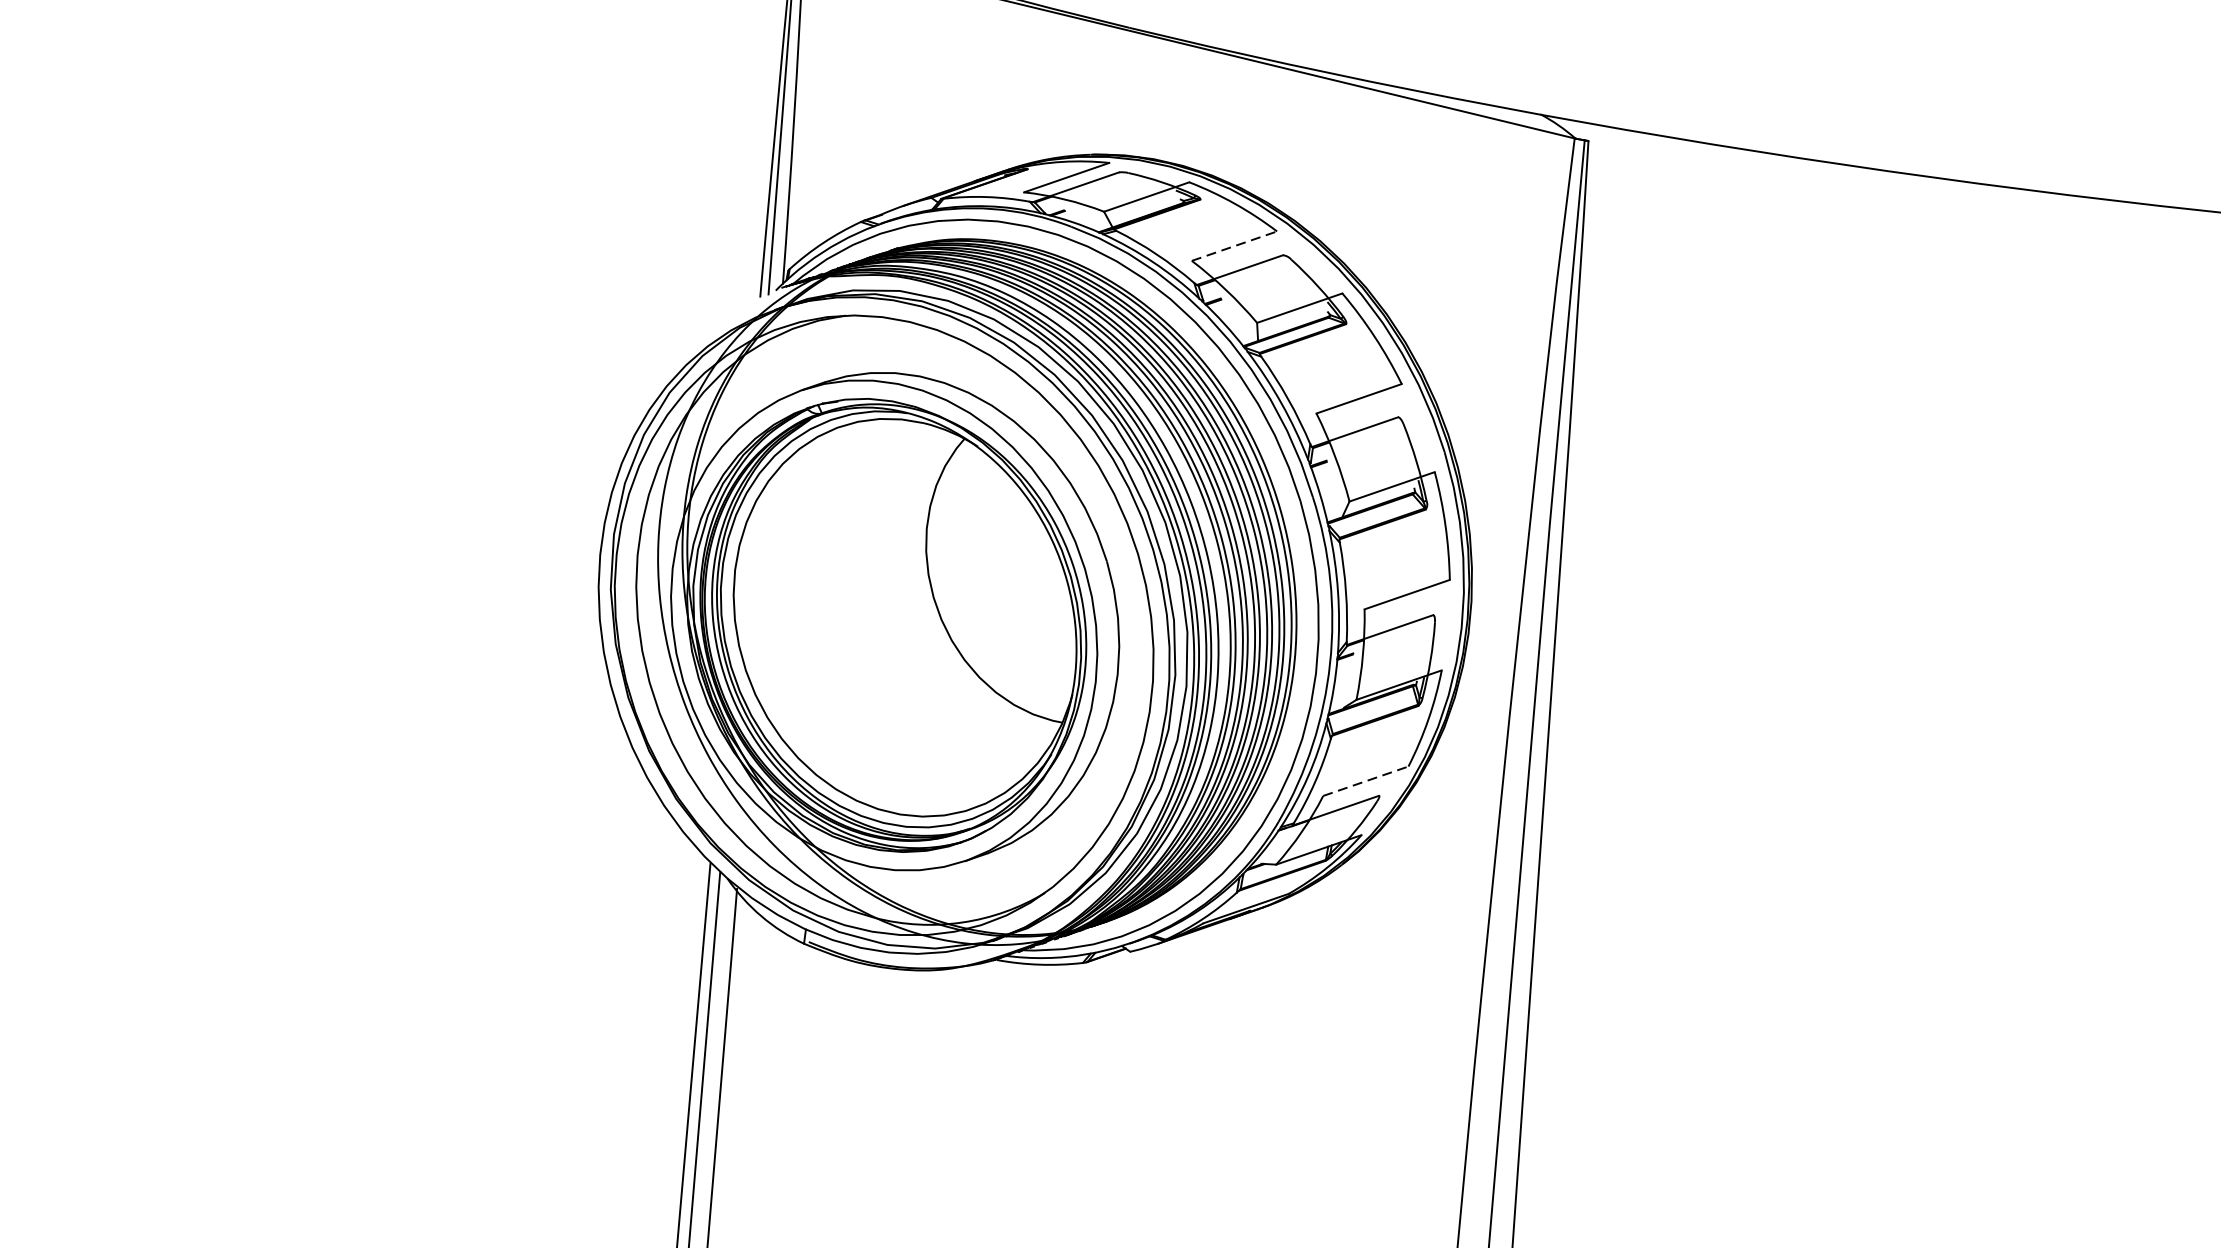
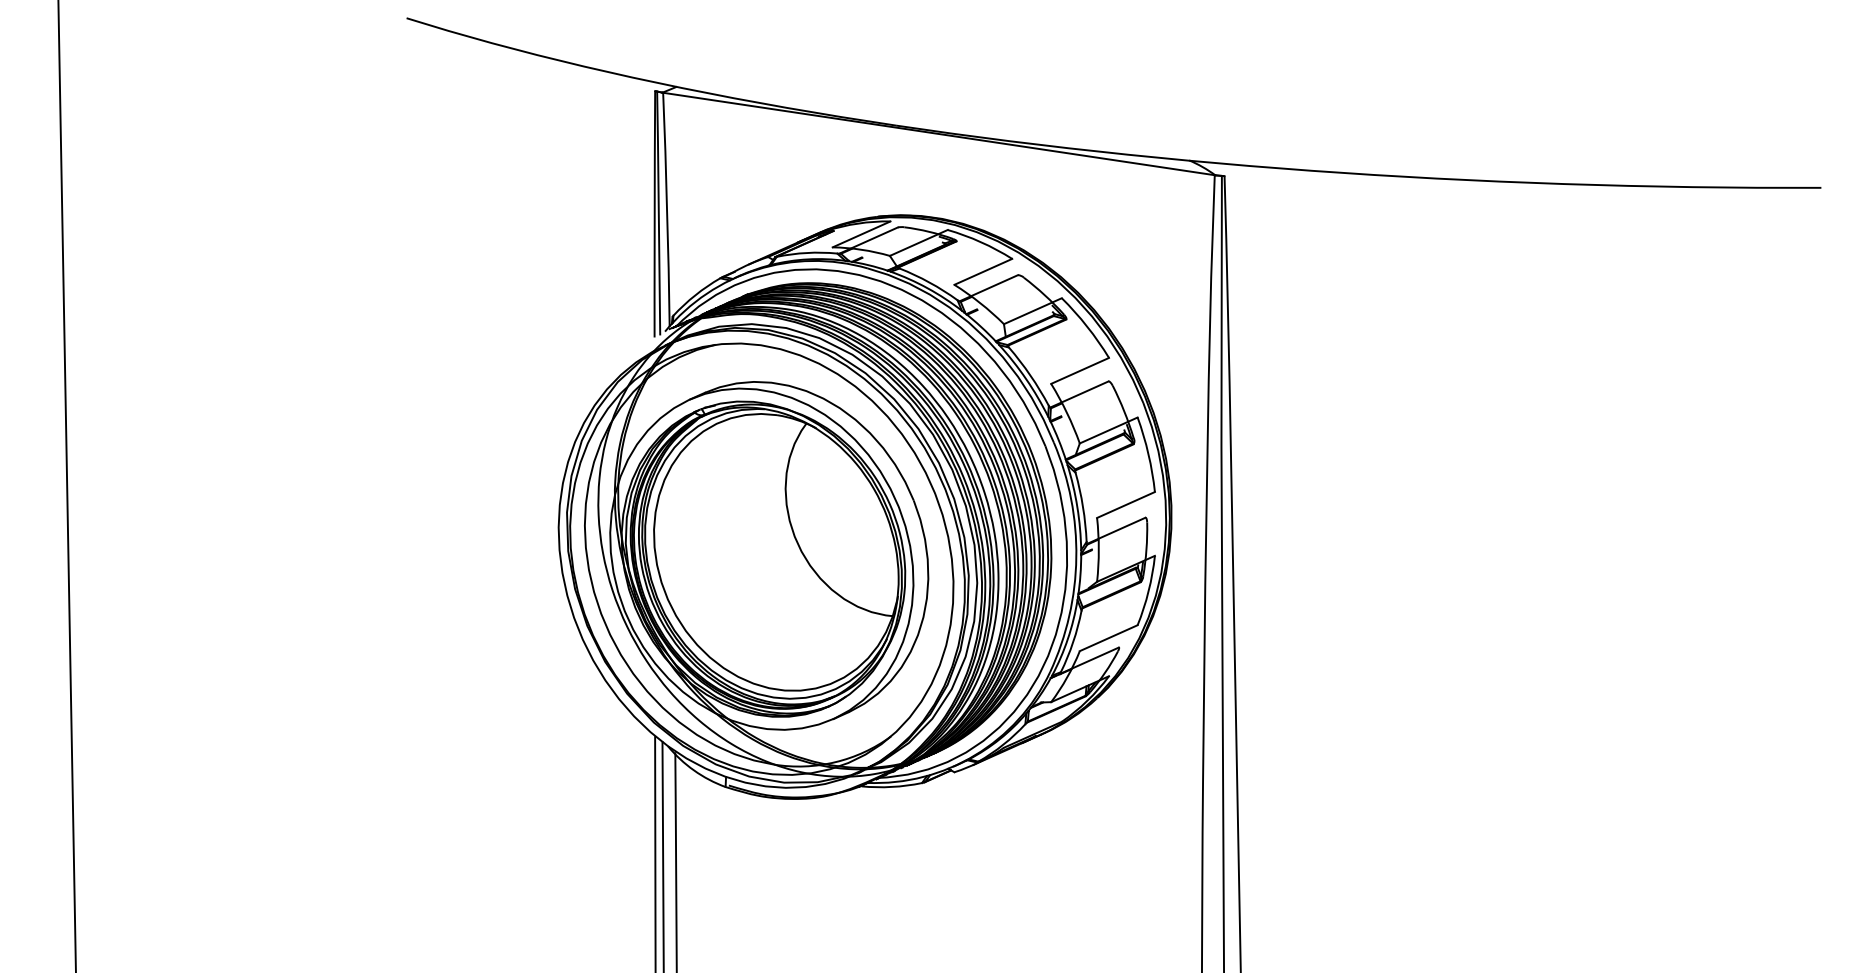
line: (1234, 245) -> (983, 271), dashed -> solid
line: (1365, 781) -> (1108, 638), dashed -> solid

